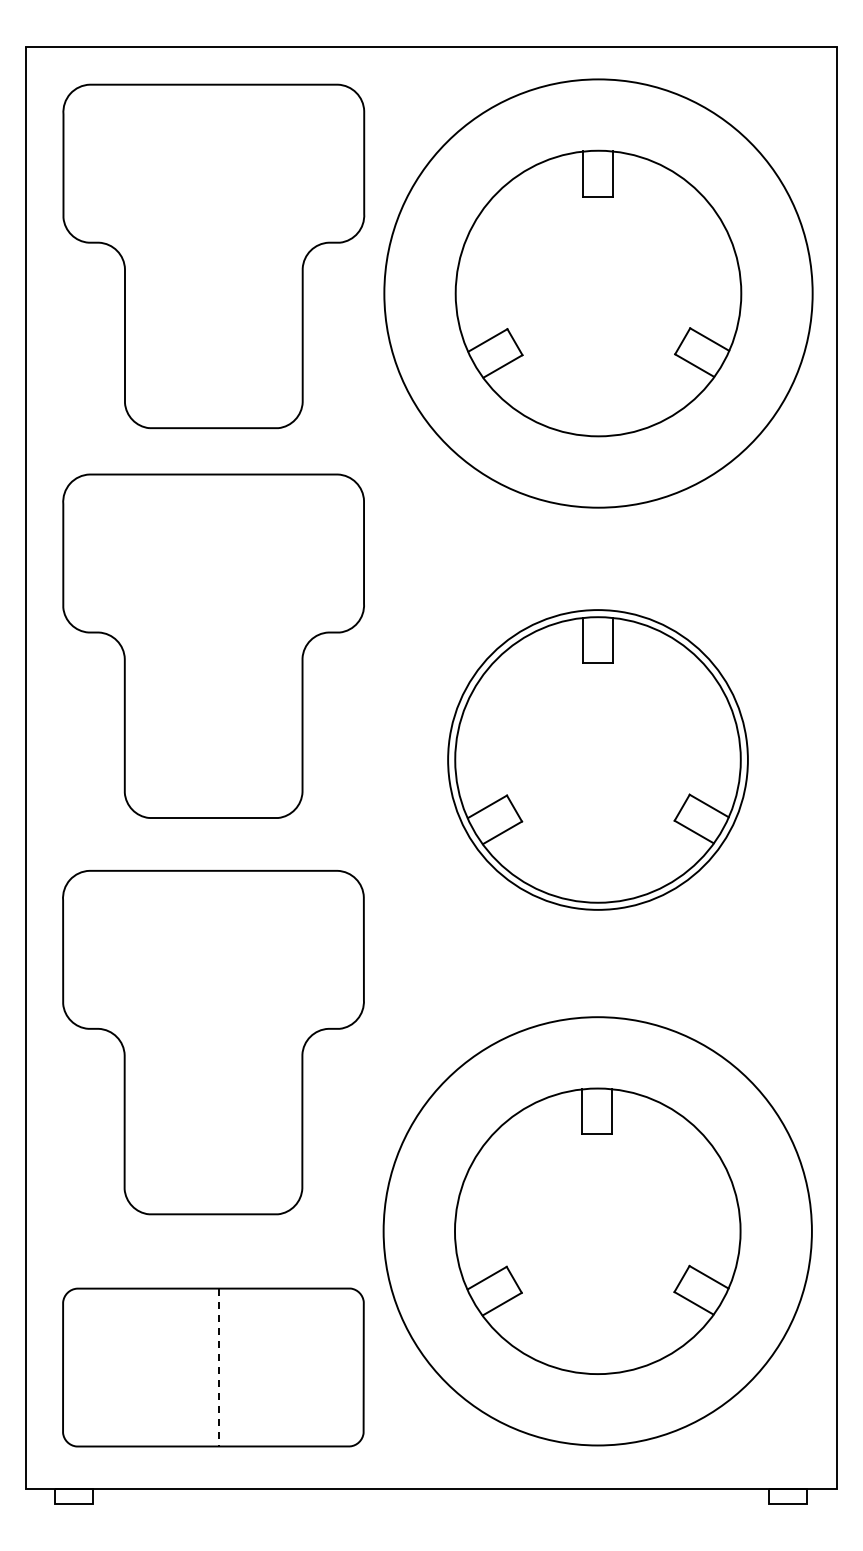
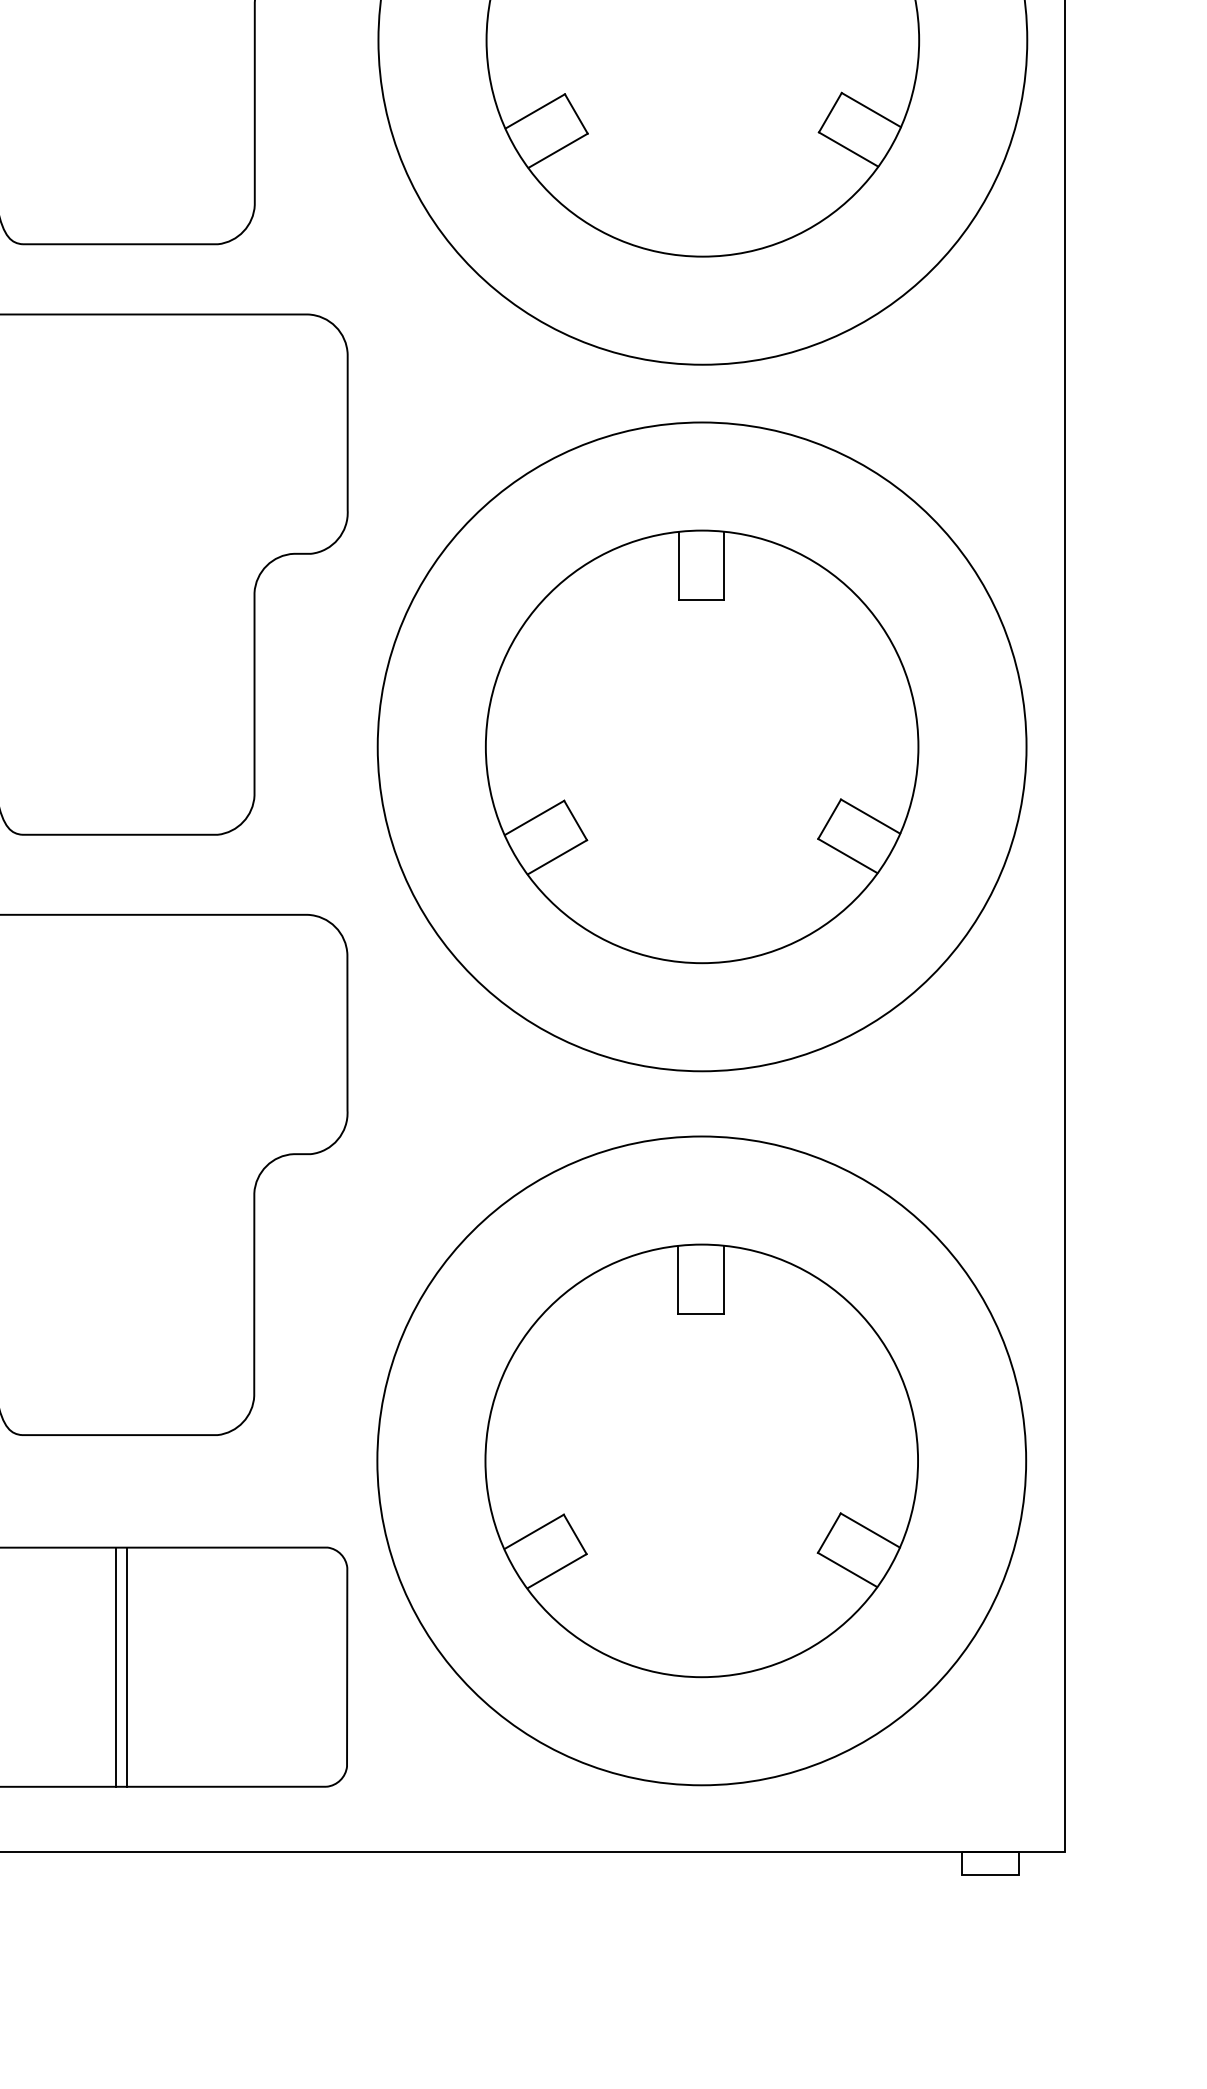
circle: (597, 759) -> (701, 746), size x1.43
line: (210, 1367) -> (115, 1667), added
line: (218, 1367) -> (127, 1667), dashed -> solid

